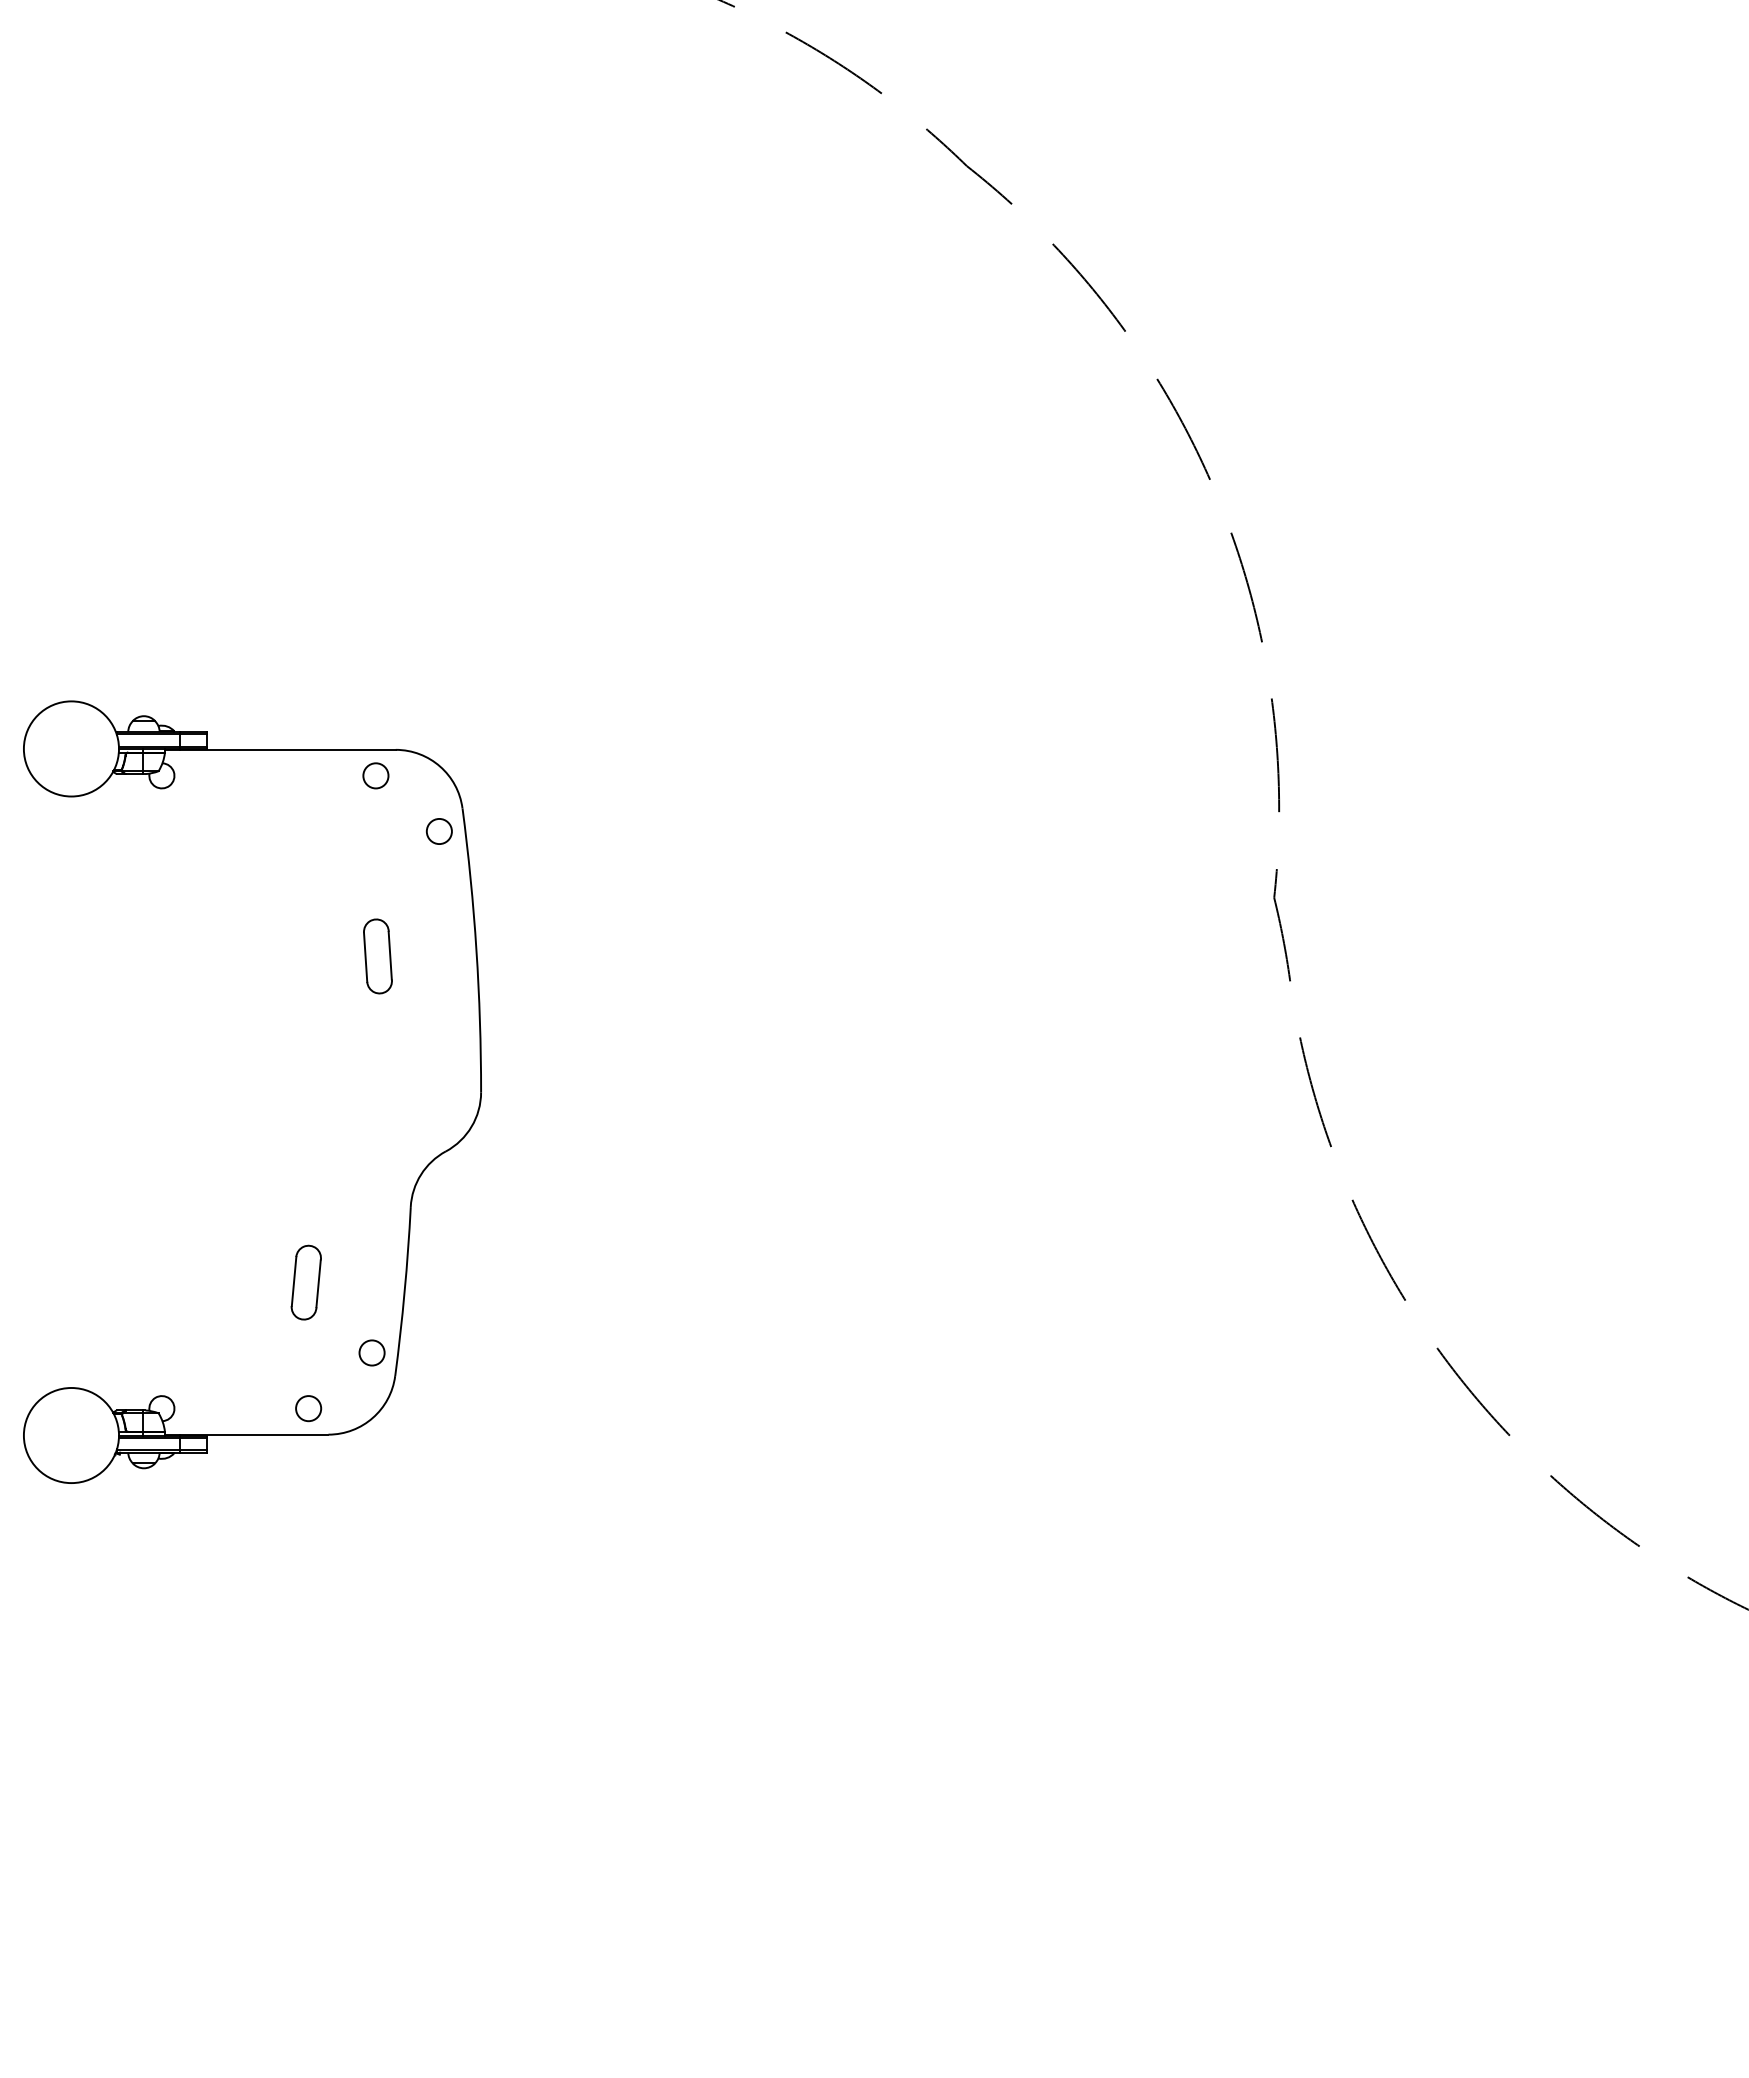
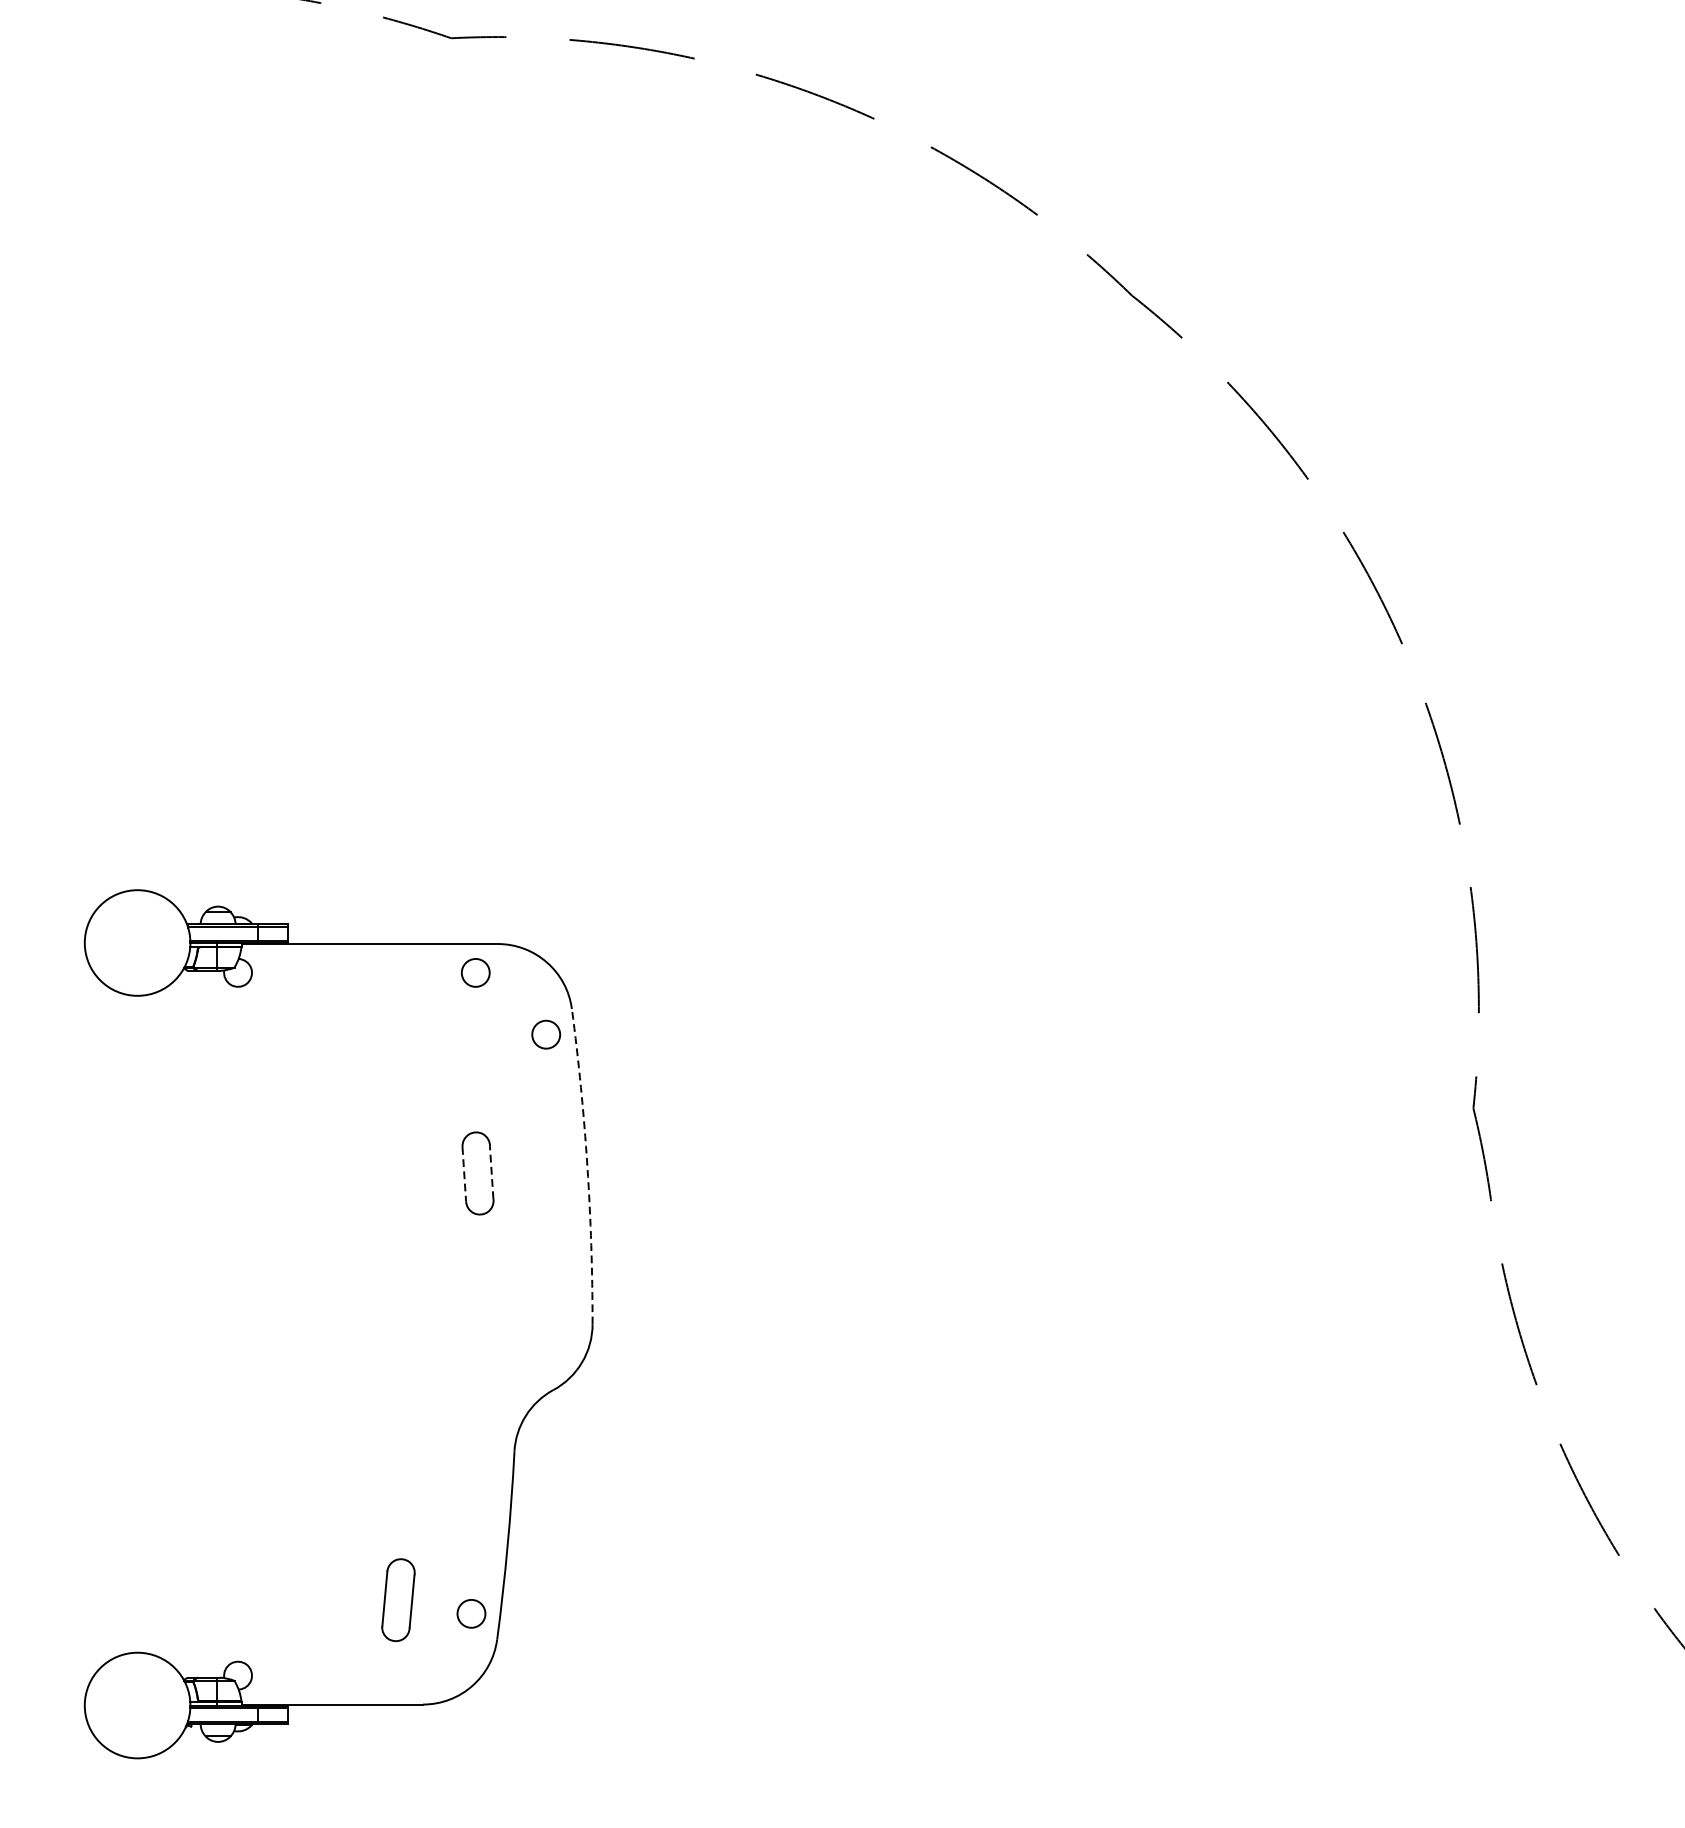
arc: (476, 950) -> (587, 1166), solid -> dashed
line: (390, 955) -> (491, 1172), solid -> dashed
line: (365, 957) -> (464, 1174), solid -> dashed
part: (305, 1282) -> (397, 1599), moved
circle: (308, 1408) -> (400, 1675), removed

